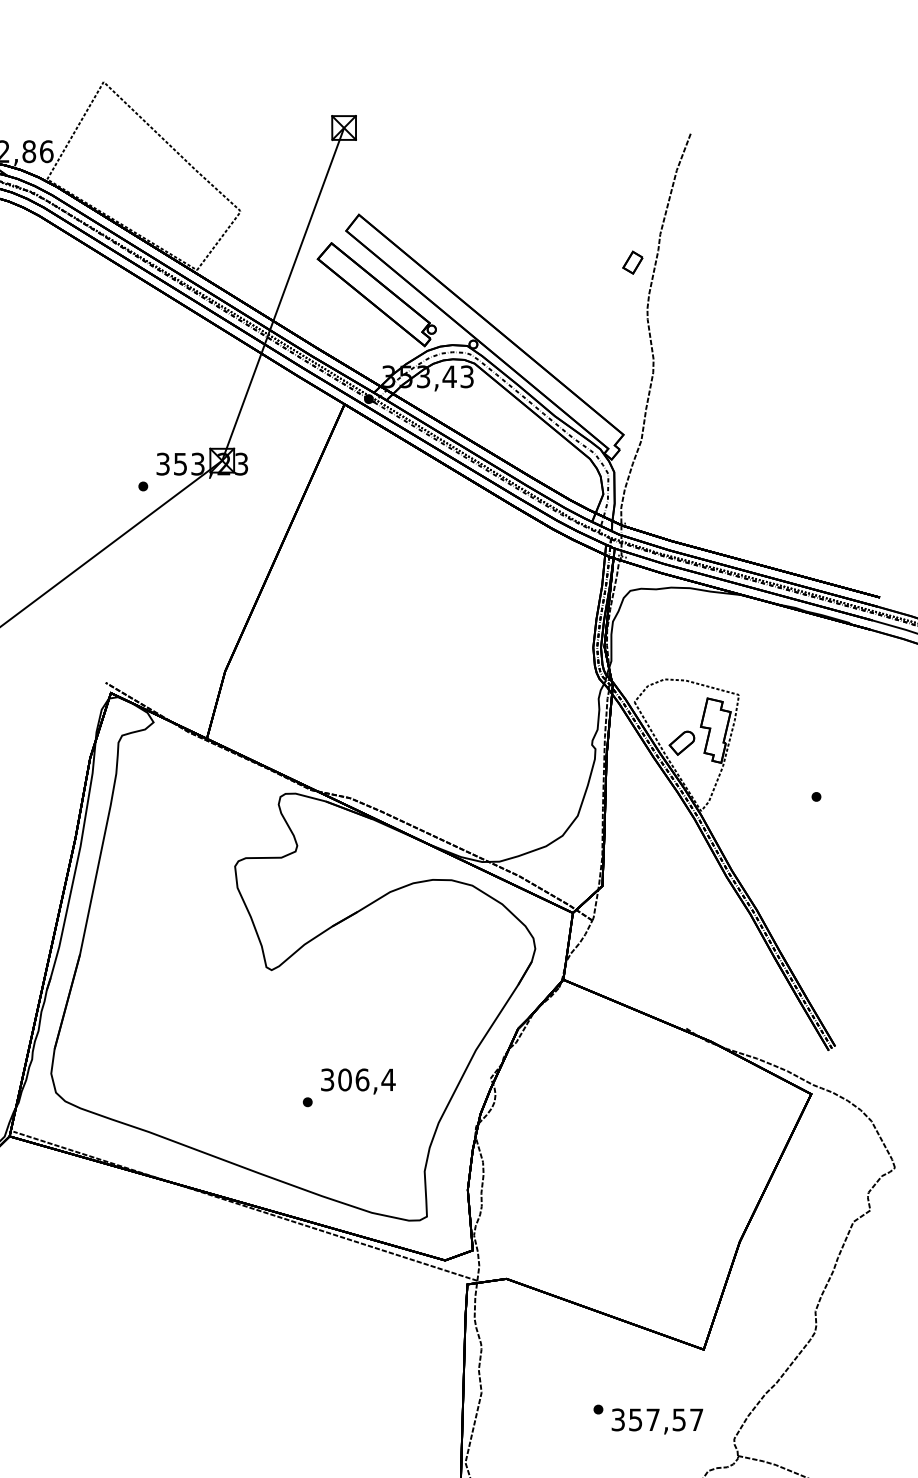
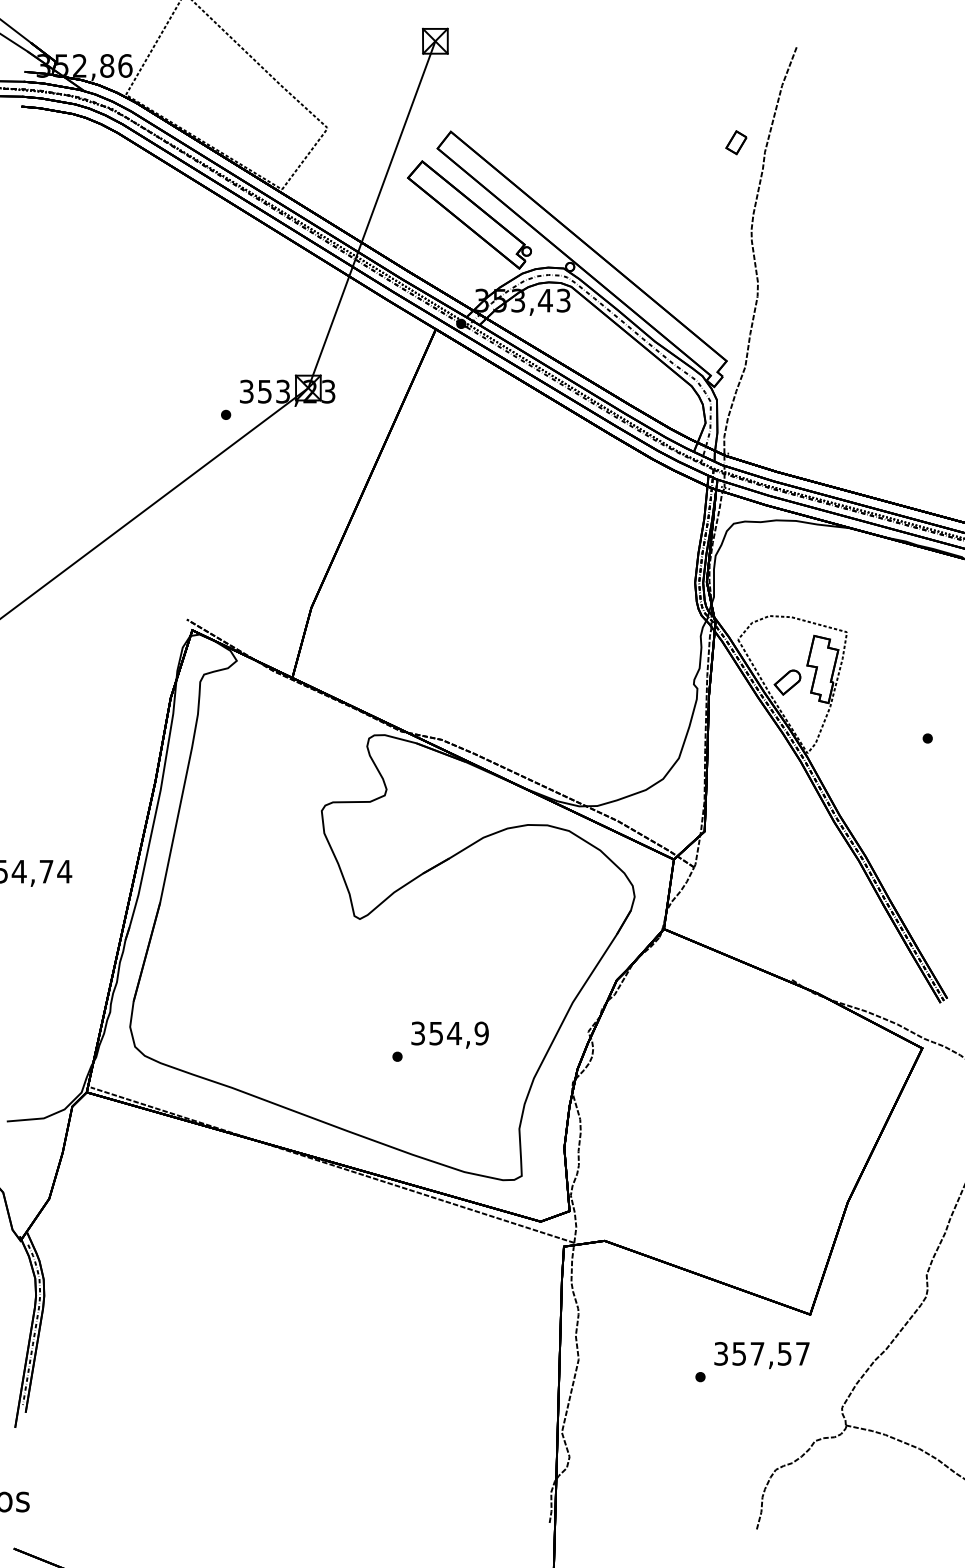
part: (632, 262) -> (736, 142), moved
text: (367, 1079) -> (459, 1033), 306,4 -> 354,9
text: (656, 1421) -> (761, 1355), moved

